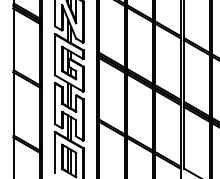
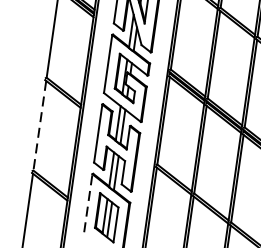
line: (13, 104) -> (39, 126), solid -> dashed
line: (54, 152) -> (87, 202), solid -> dashed

